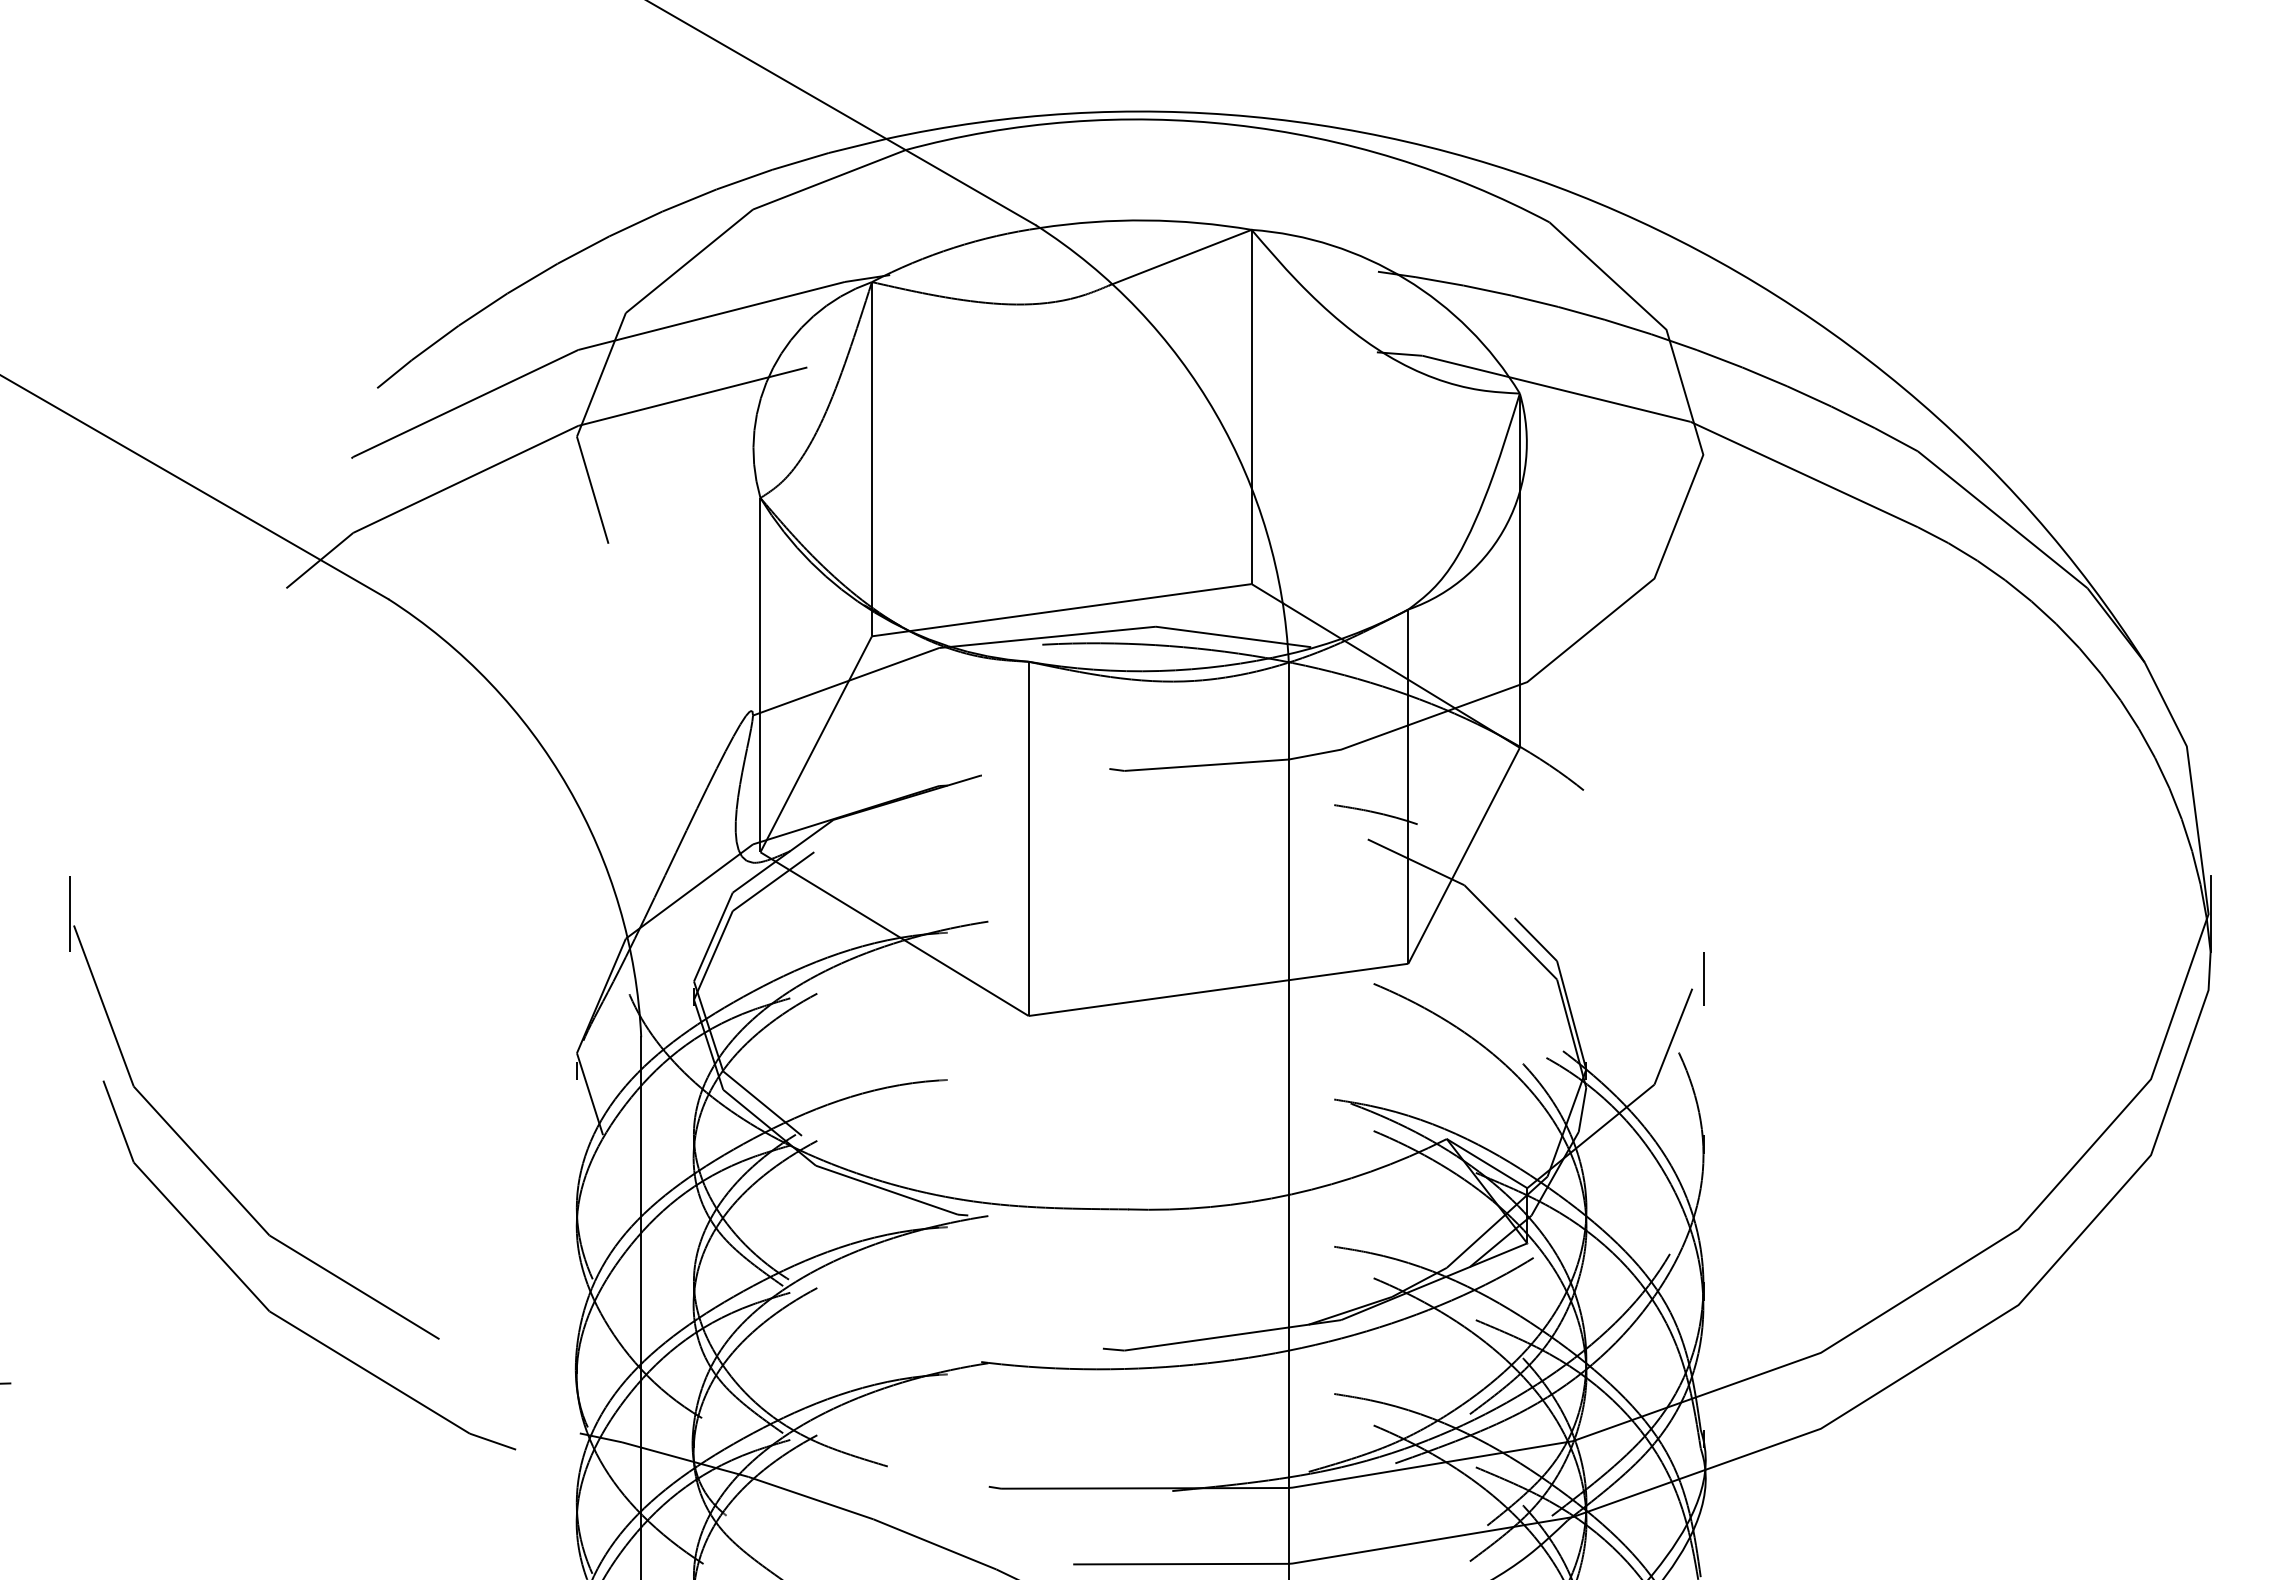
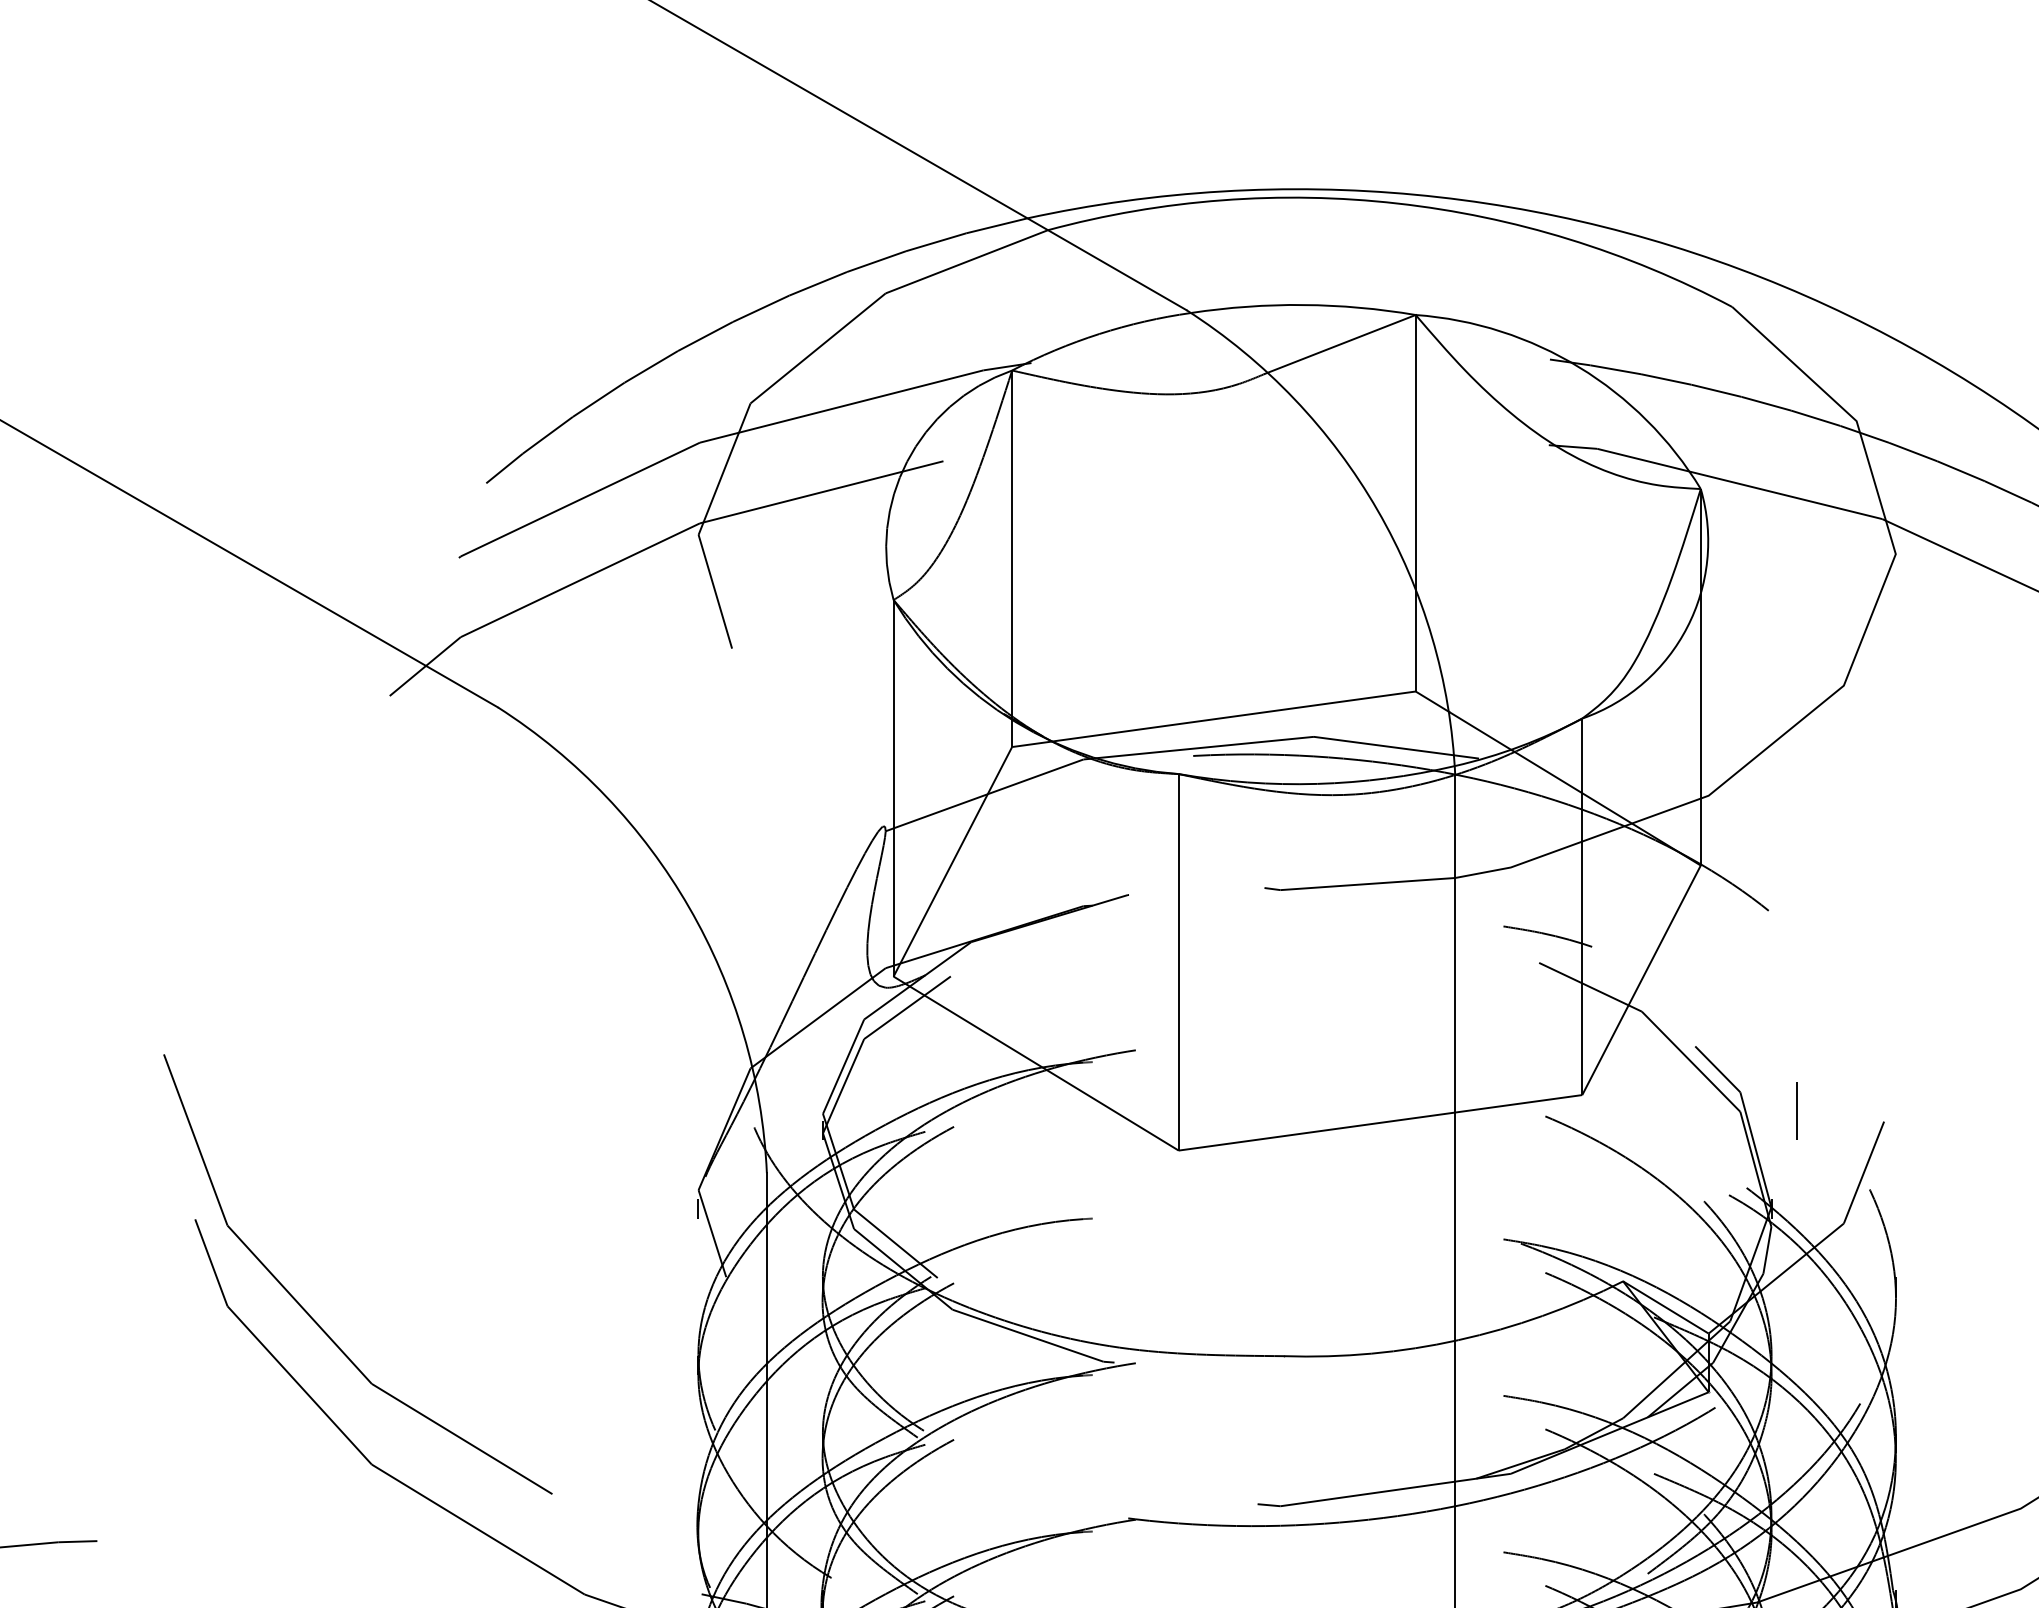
line: (69, 913) -> (159, 1041), removed
line: (1703, 978) -> (1797, 1110), moved

